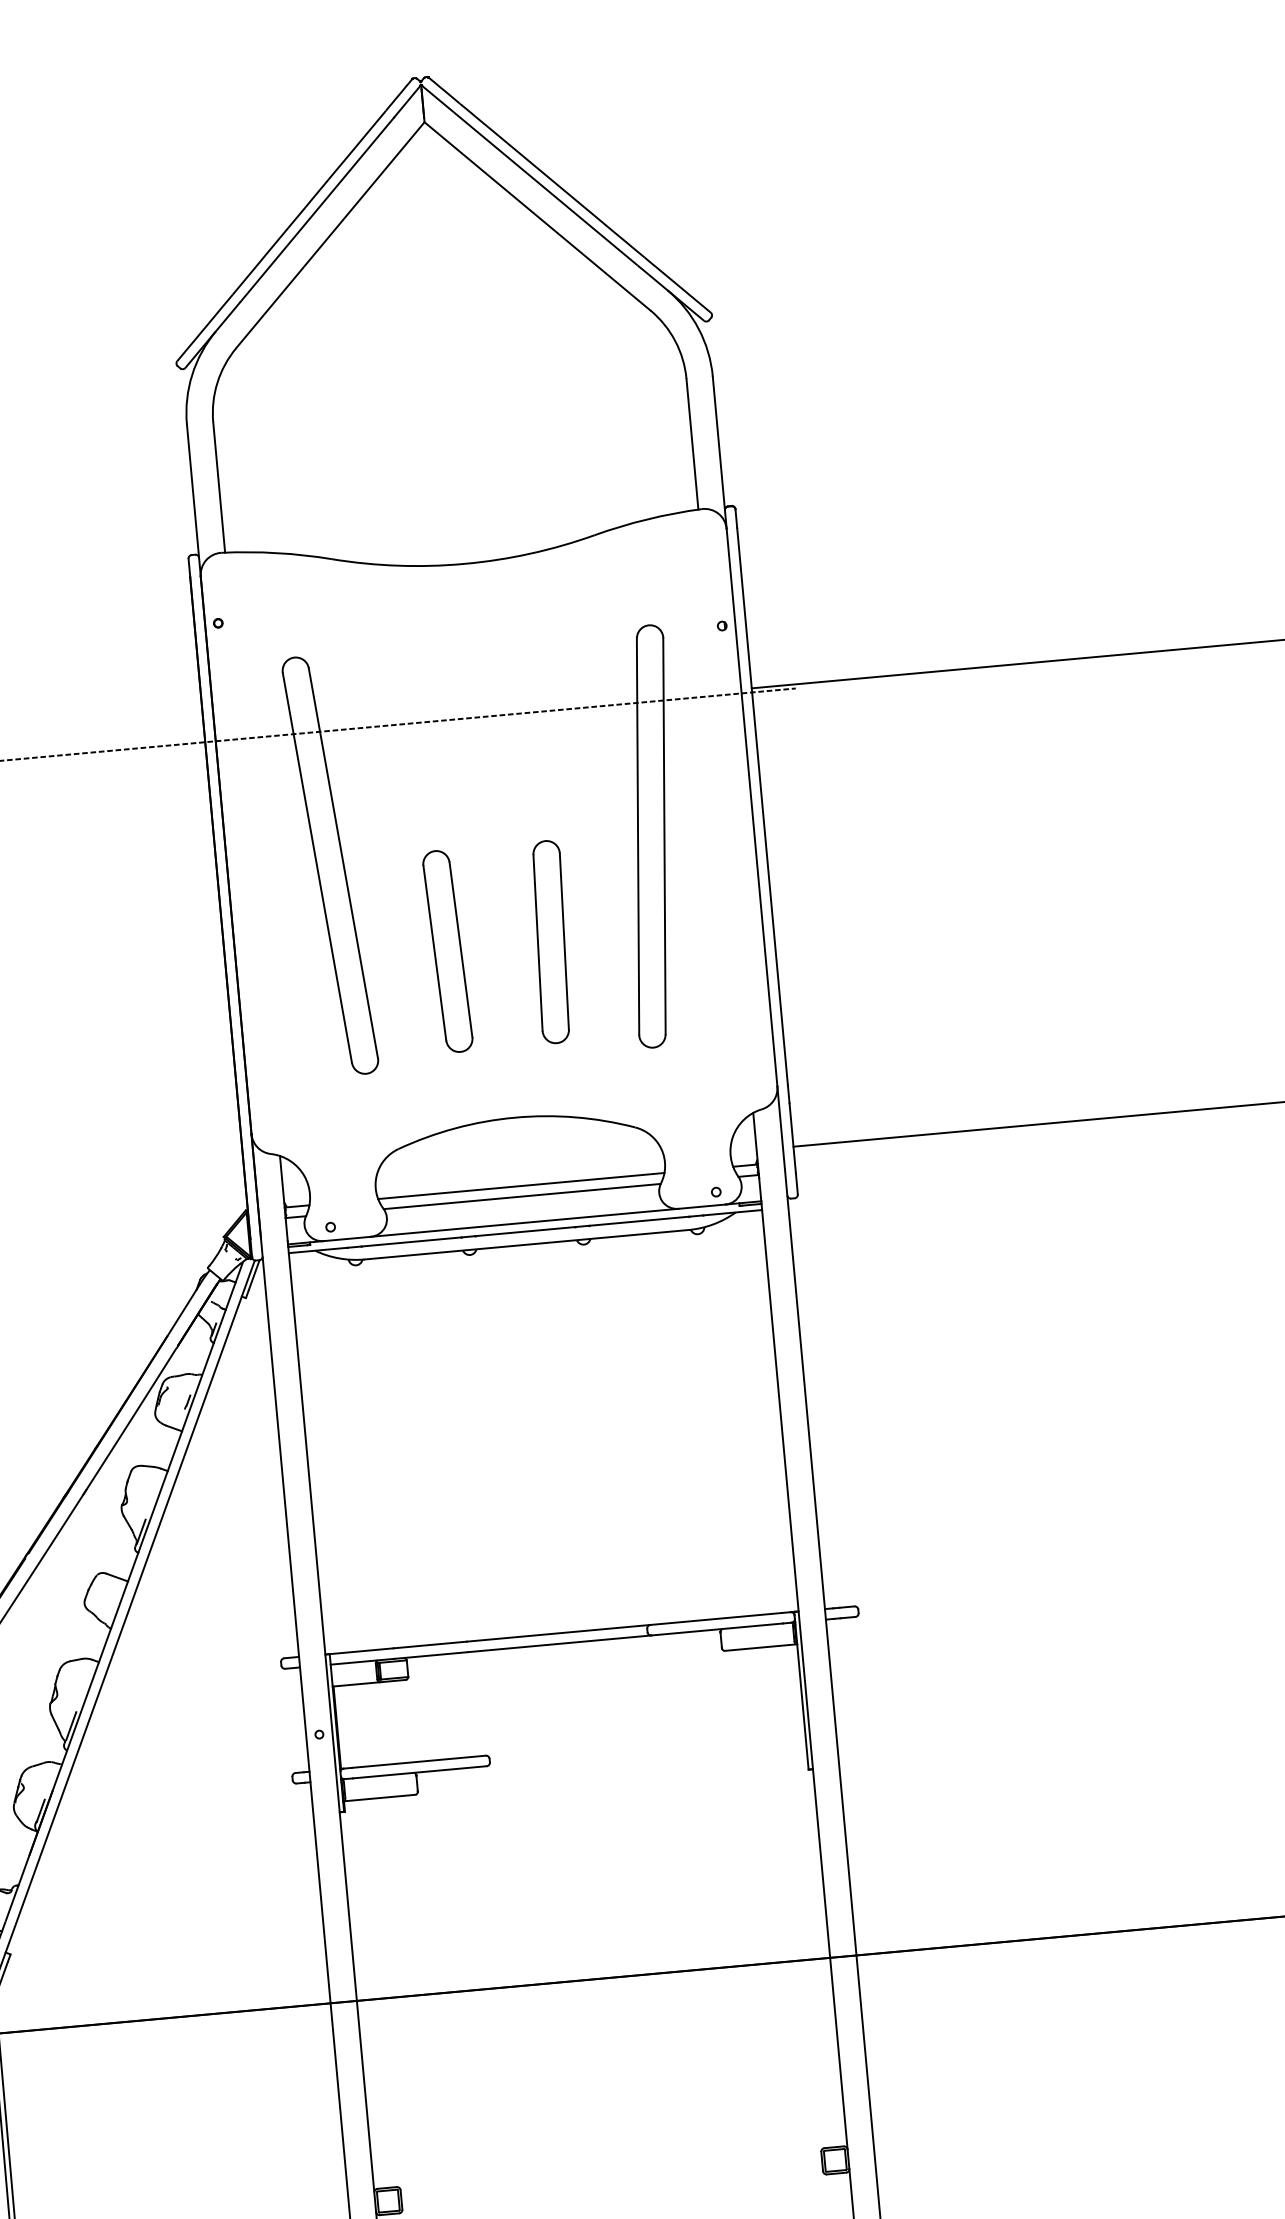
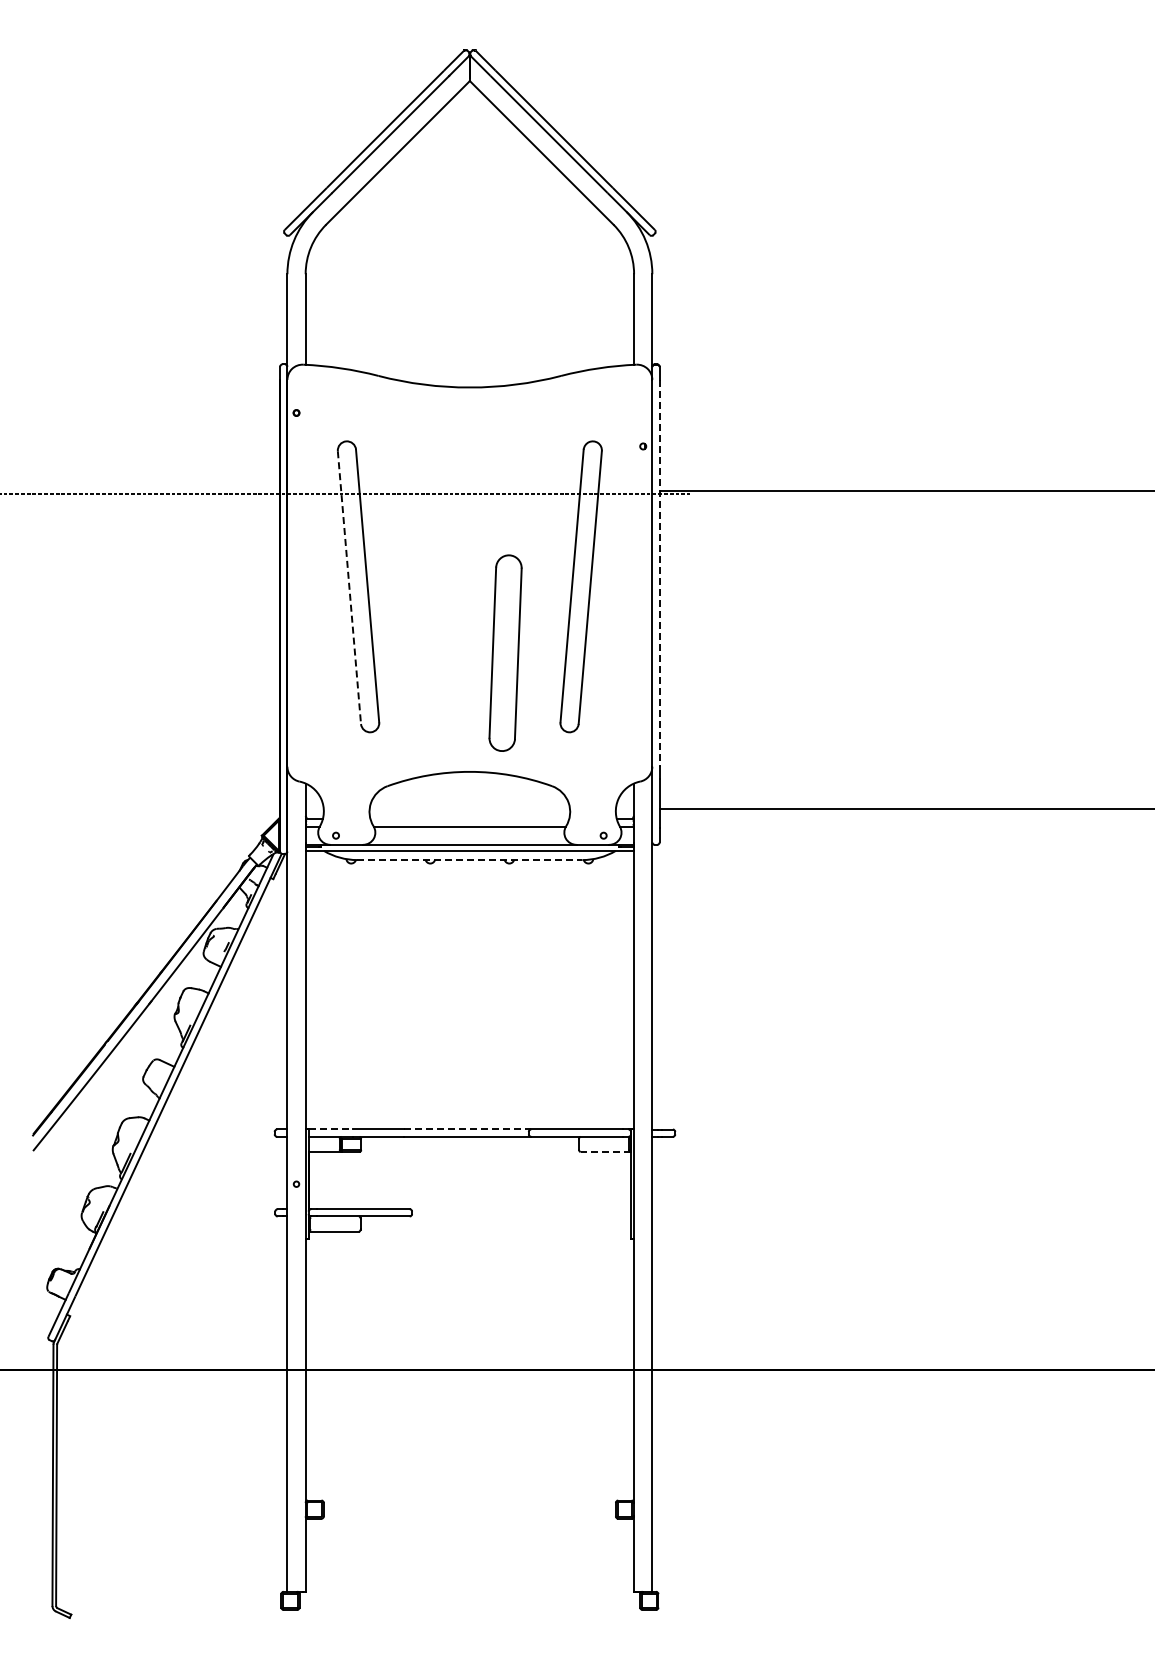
line: (762, 806) -> (659, 573), solid -> dashed
line: (317, 867) -> (349, 587), solid -> dashed
part: (550, 942) -> (505, 653), size x1.4
part: (447, 951) -> (433, 653), removed
line: (520, 1186) -> (469, 819), removed
line: (526, 1245) -> (469, 860), solid -> dashed
line: (558, 1633) -> (467, 1129), solid -> dashed
line: (760, 1648) -> (605, 1152), solid -> dashed
line: (362, 1651) -> (331, 1129), solid -> dashed

